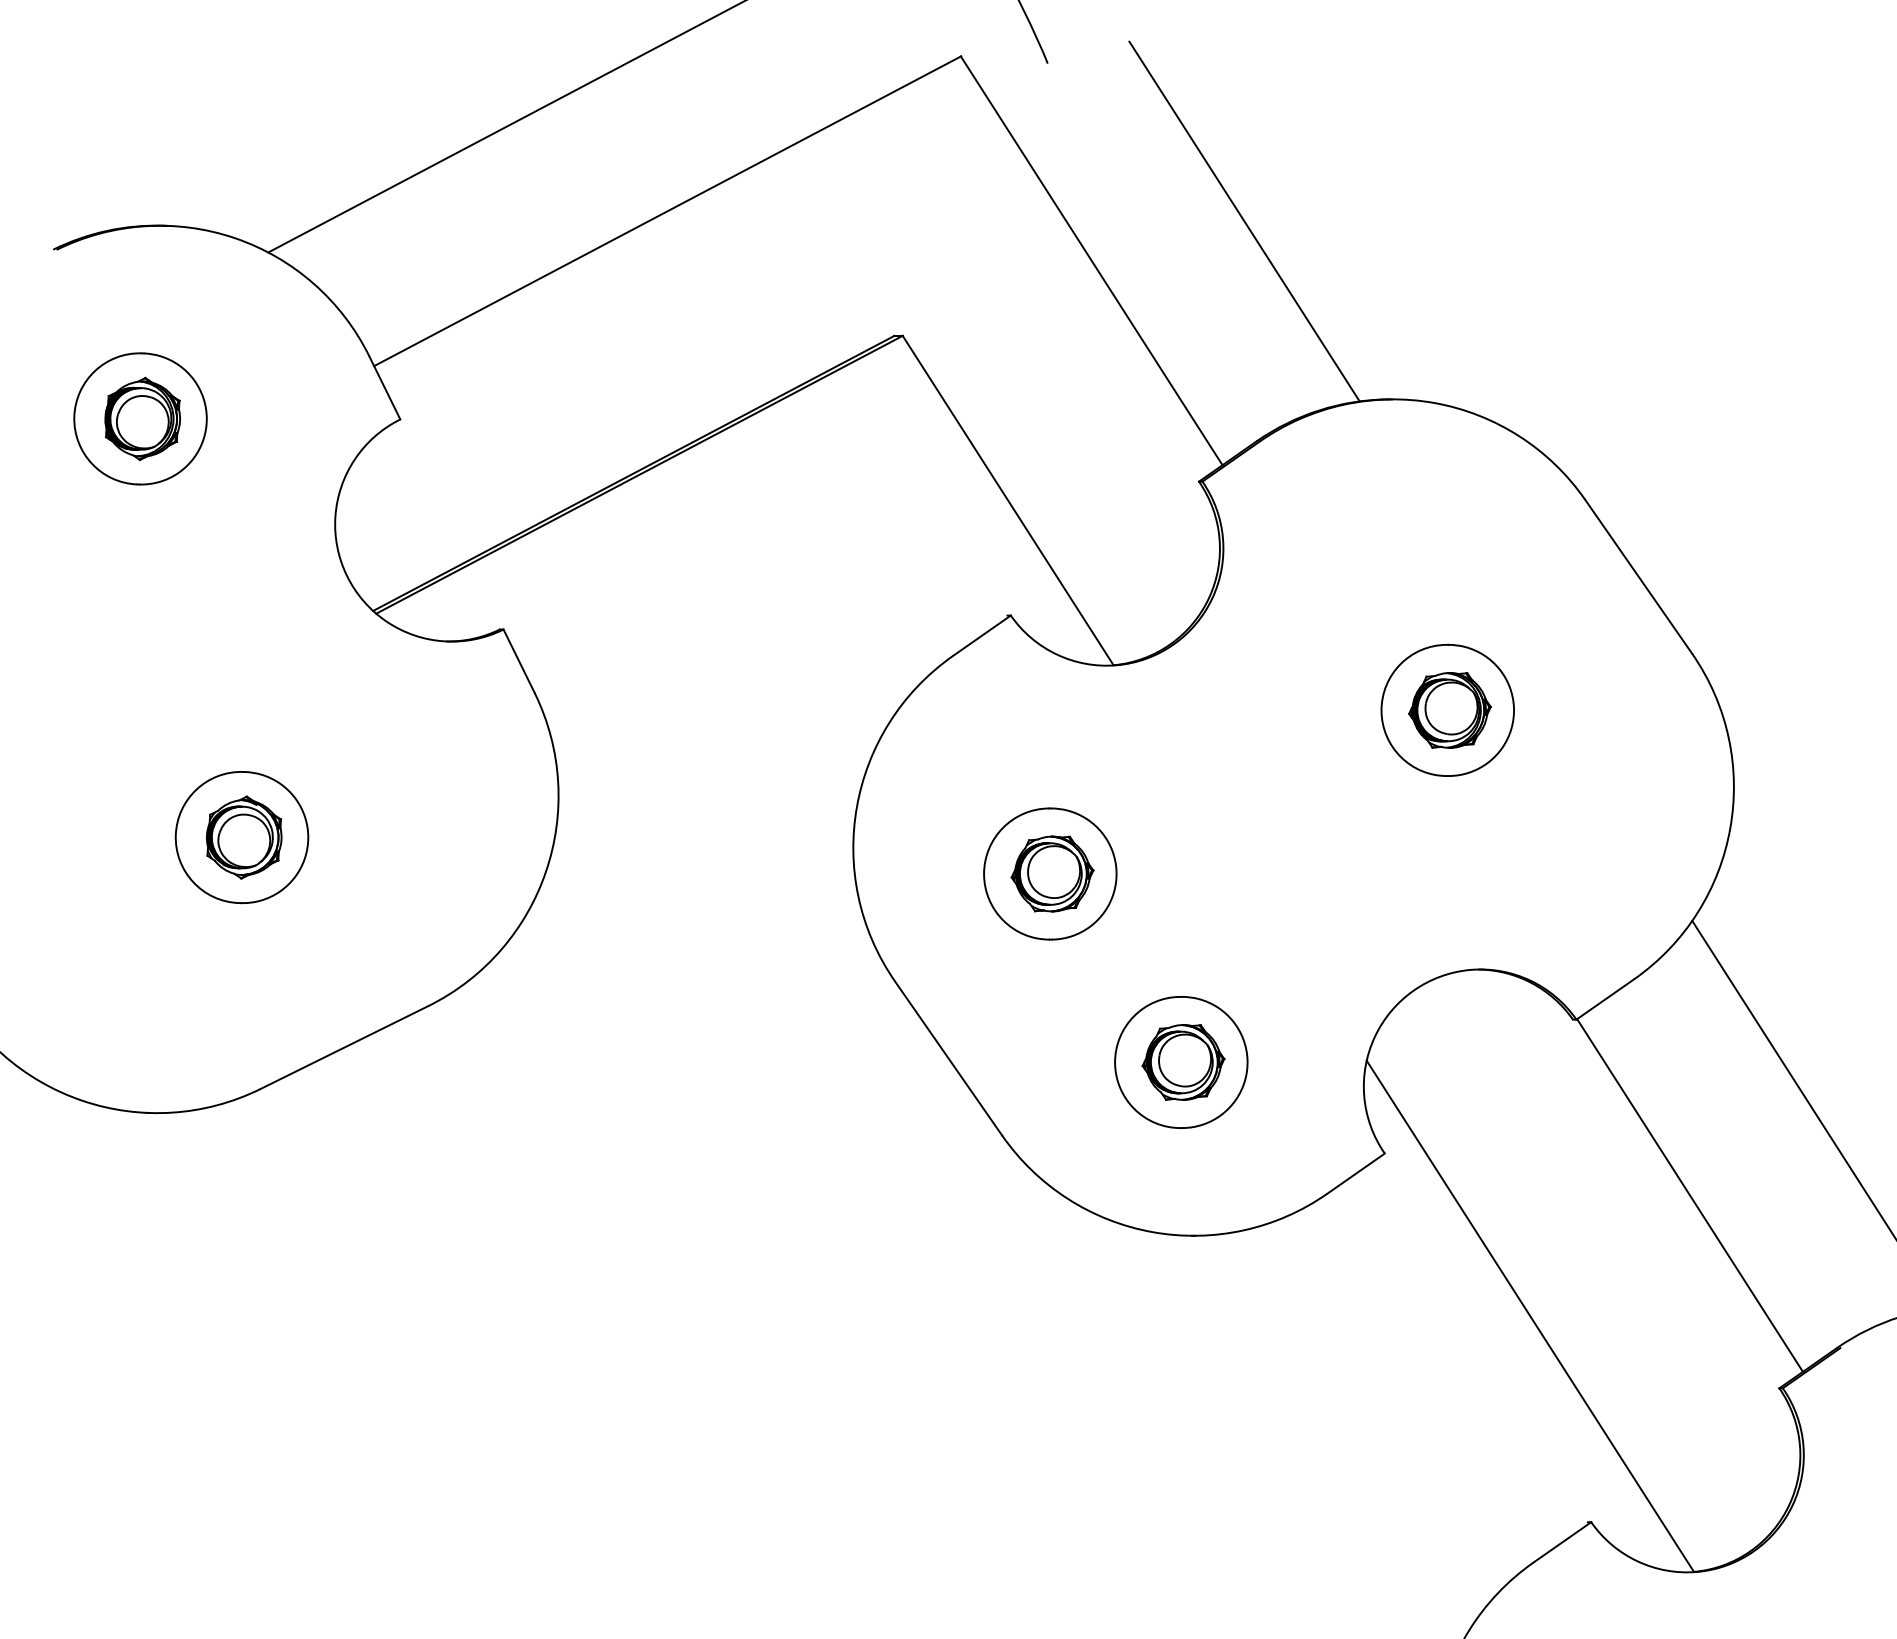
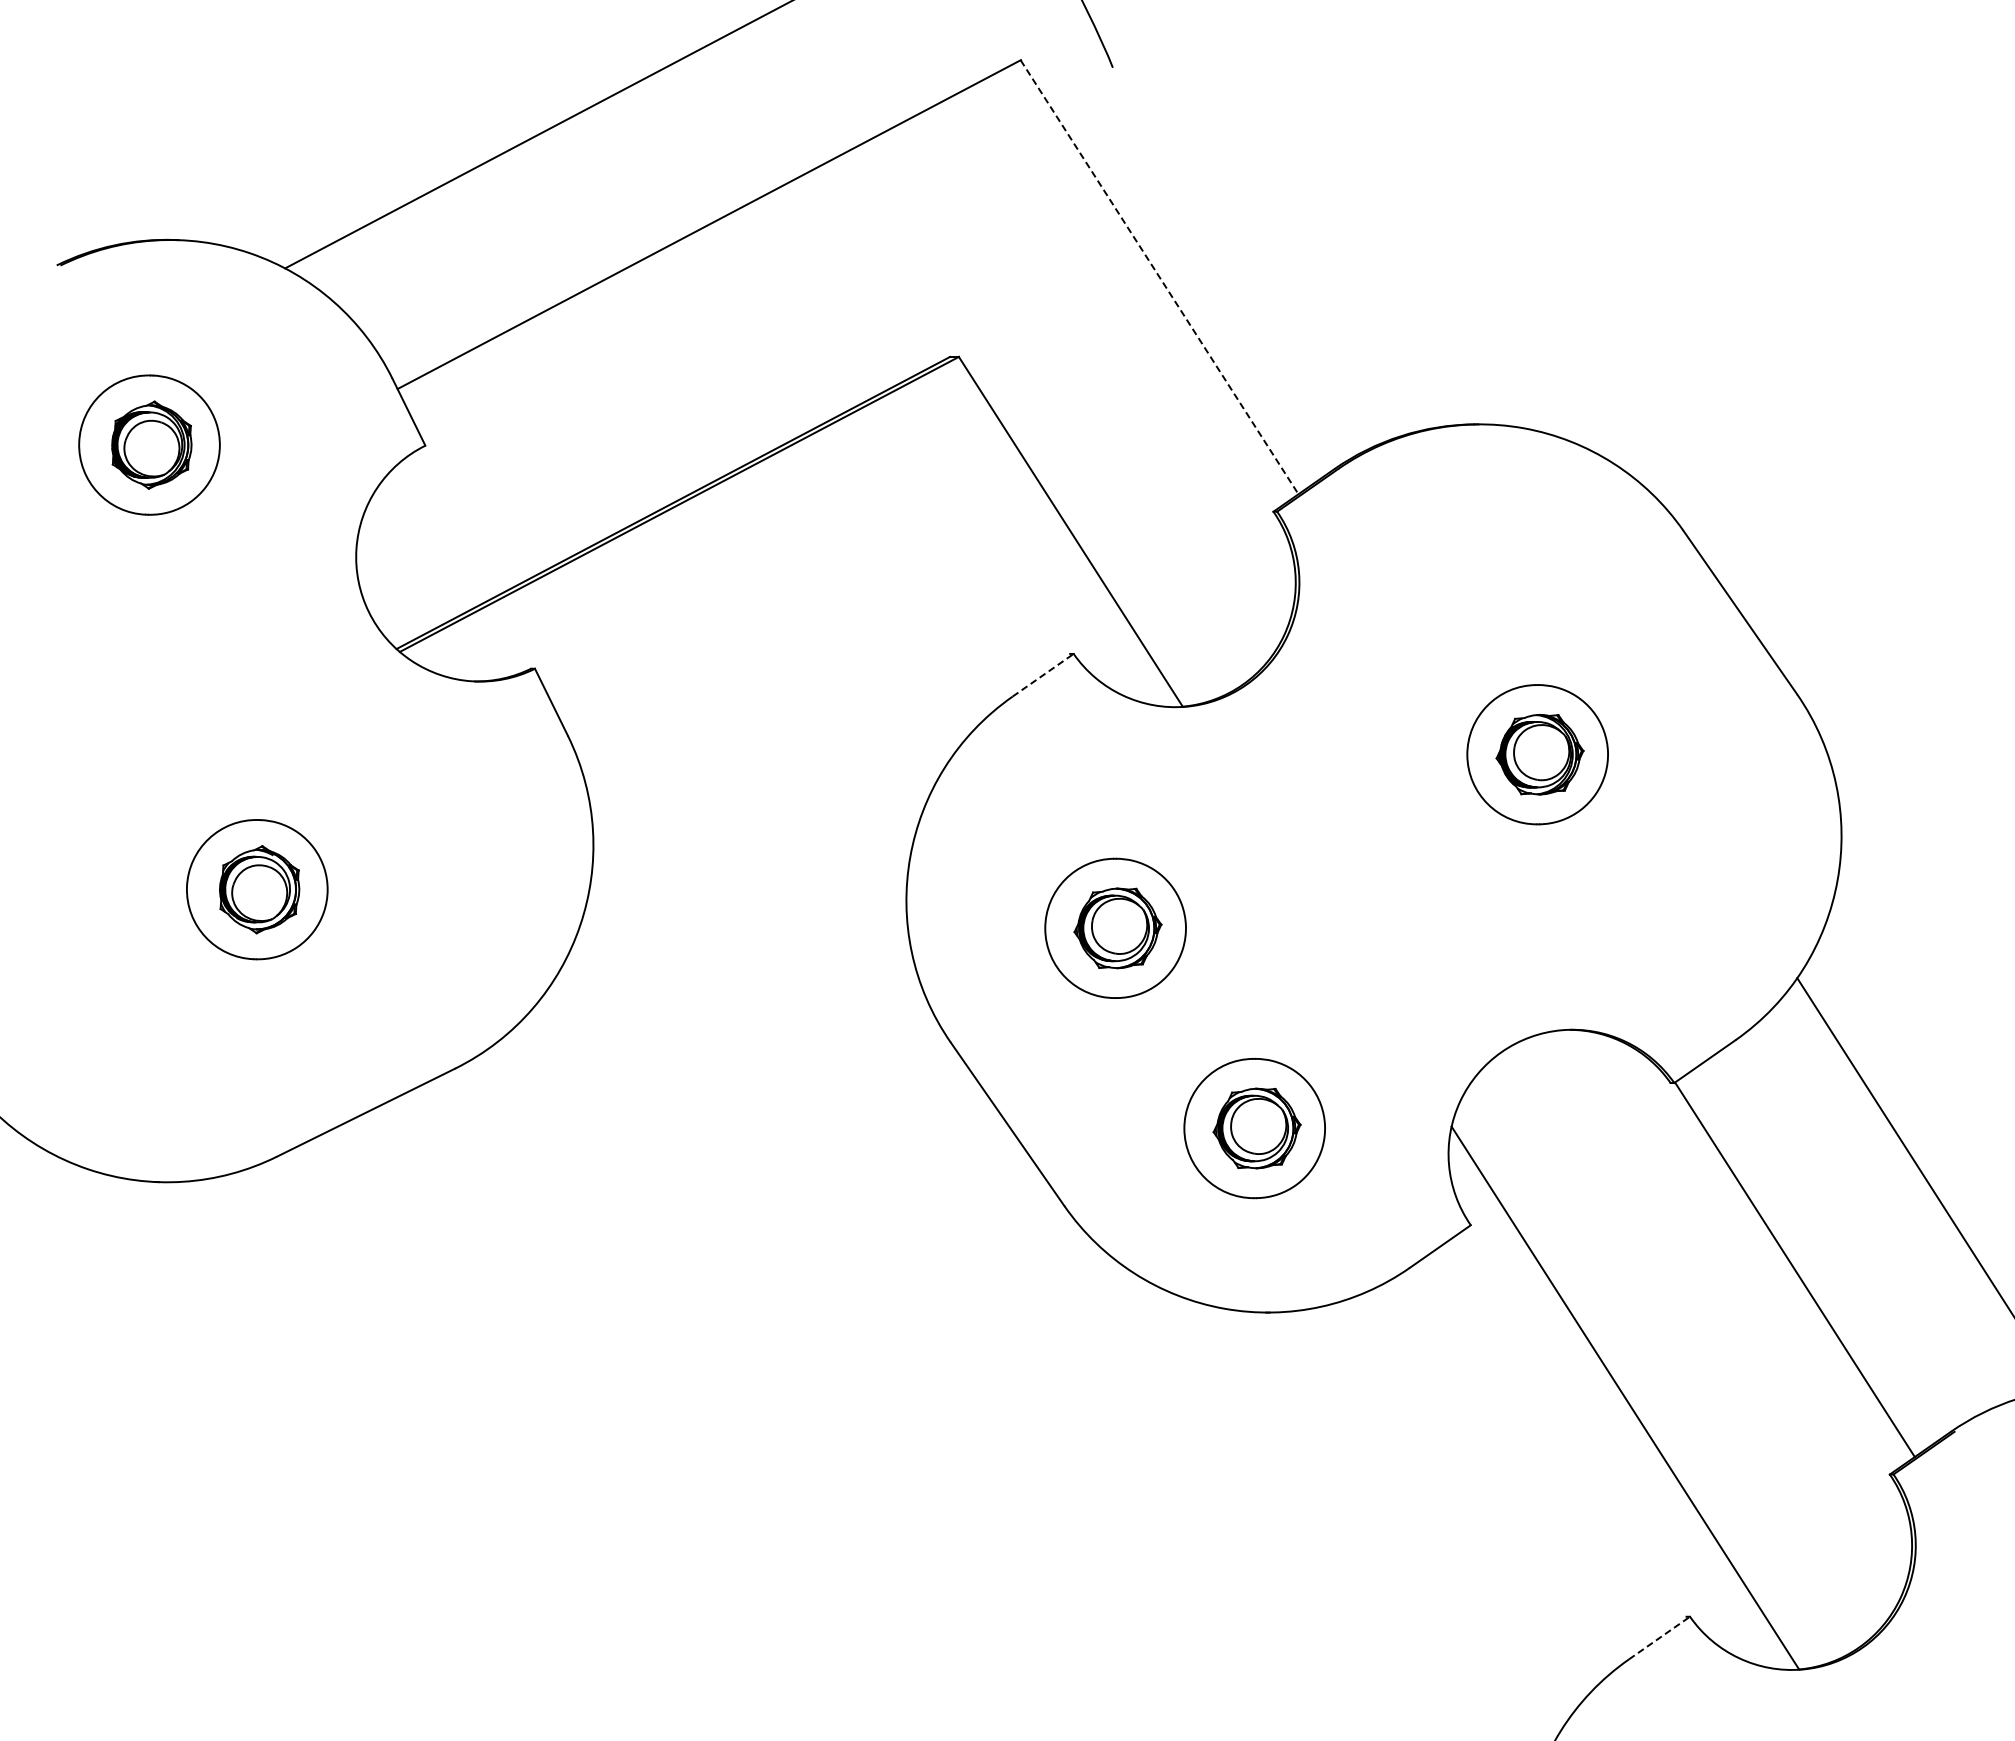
line: (1244, 221) -> (1321, 235), removed
line: (1091, 261) -> (1159, 277), solid -> dashed
line: (982, 634) -> (1043, 674), solid -> dashed
line: (1562, 1541) -> (1659, 1637), solid -> dashed

